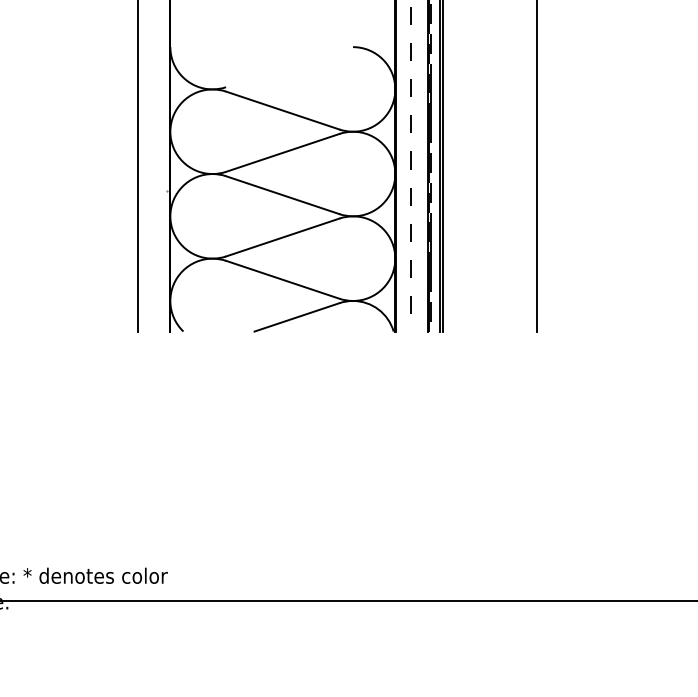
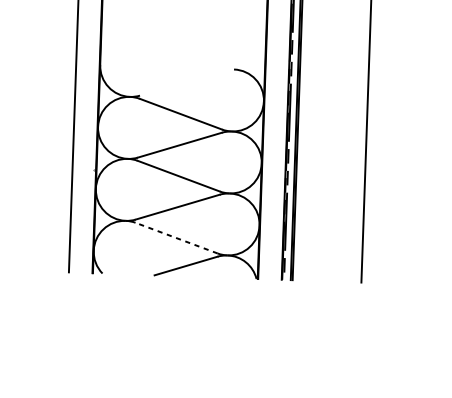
hatch: (410, 160) -> (273, 154), removed
line: (282, 279) -> (176, 237), solid -> dashed

